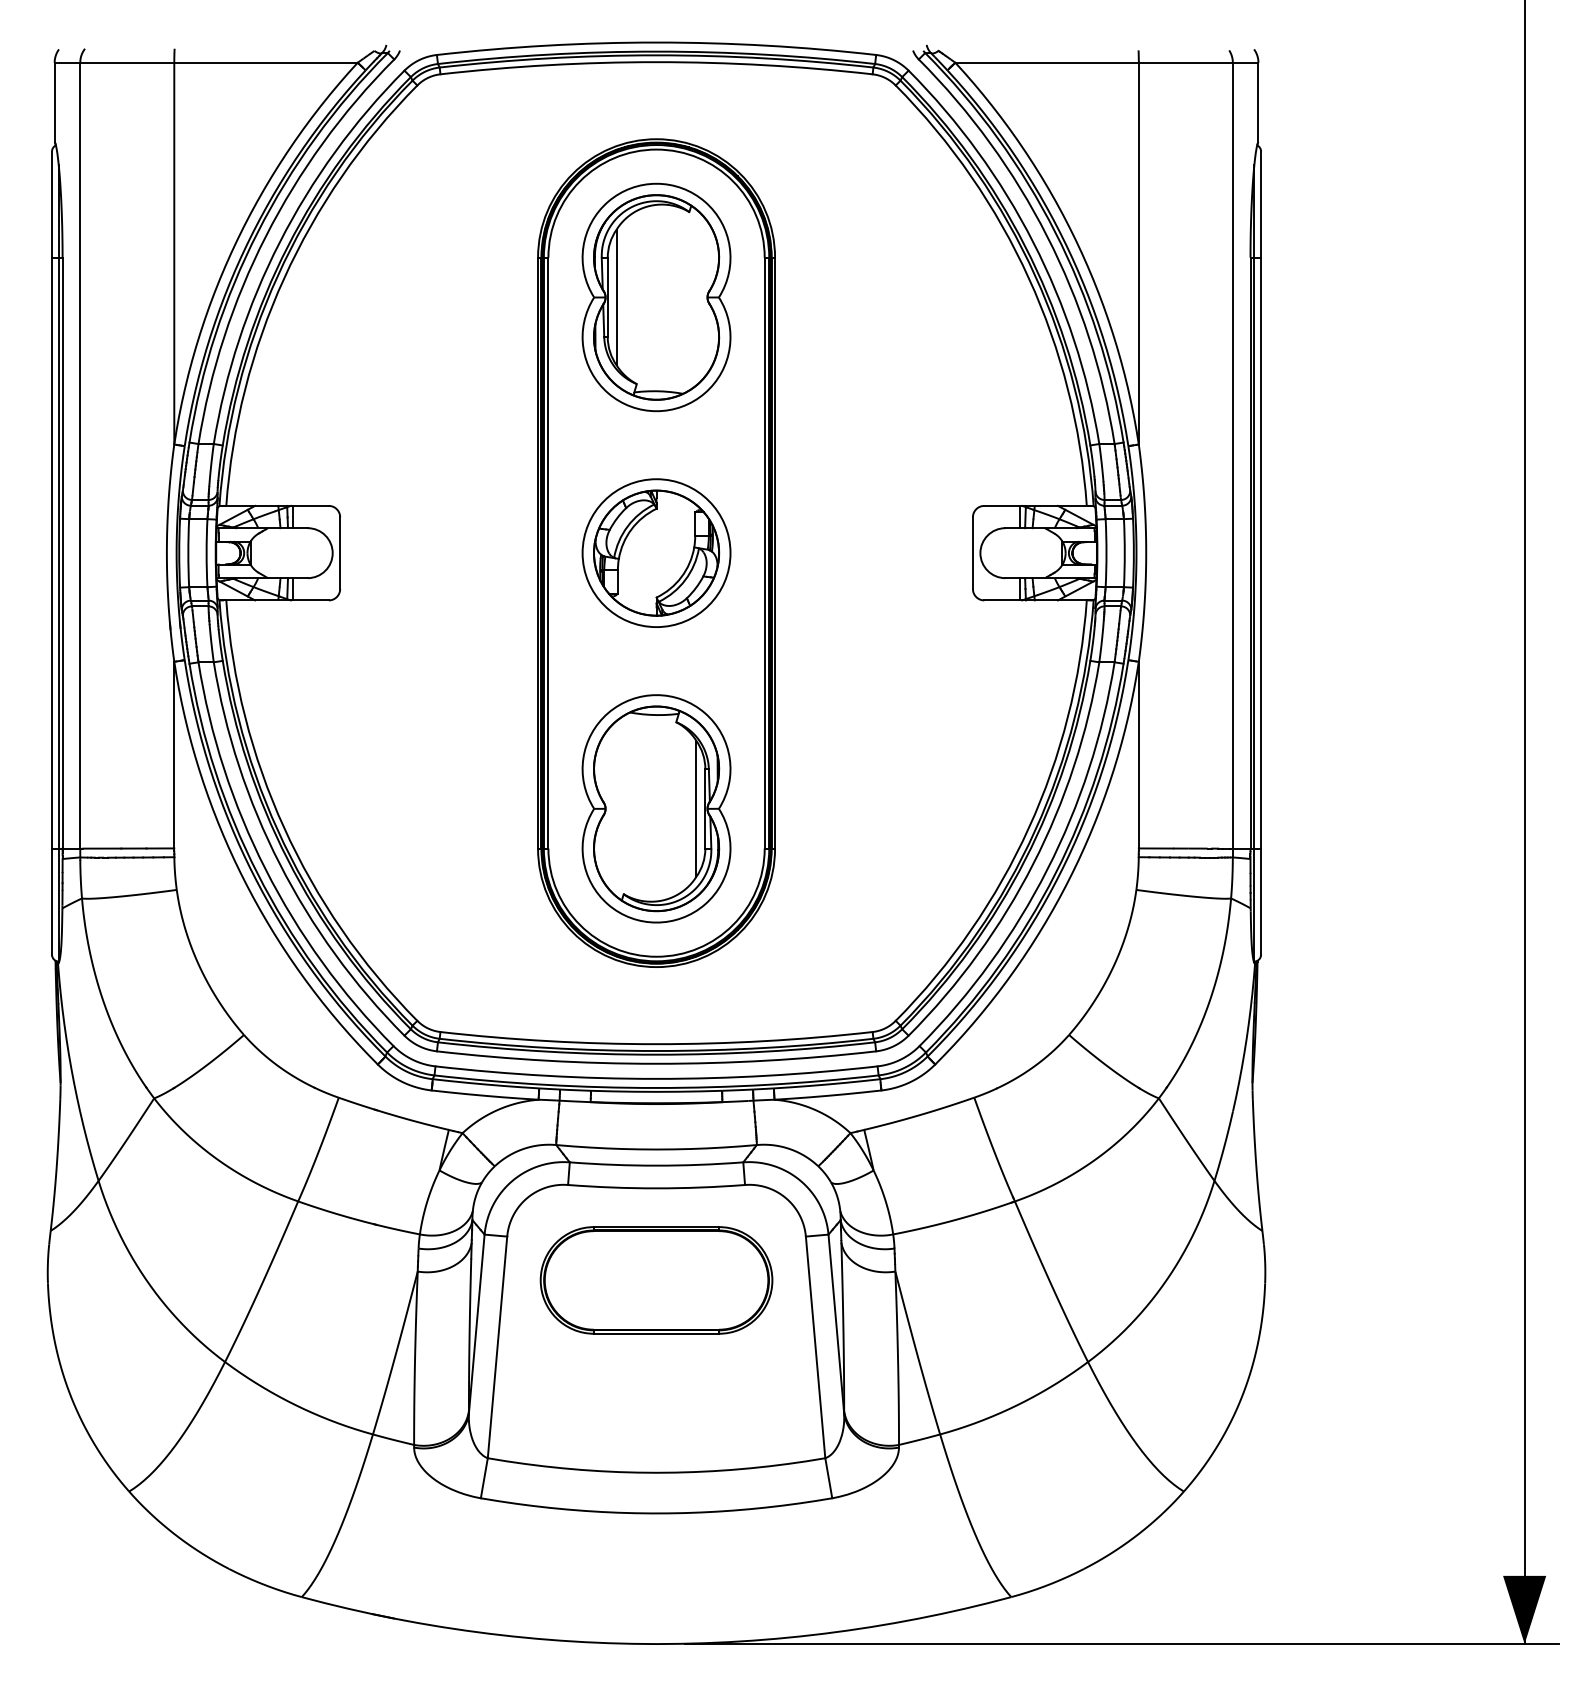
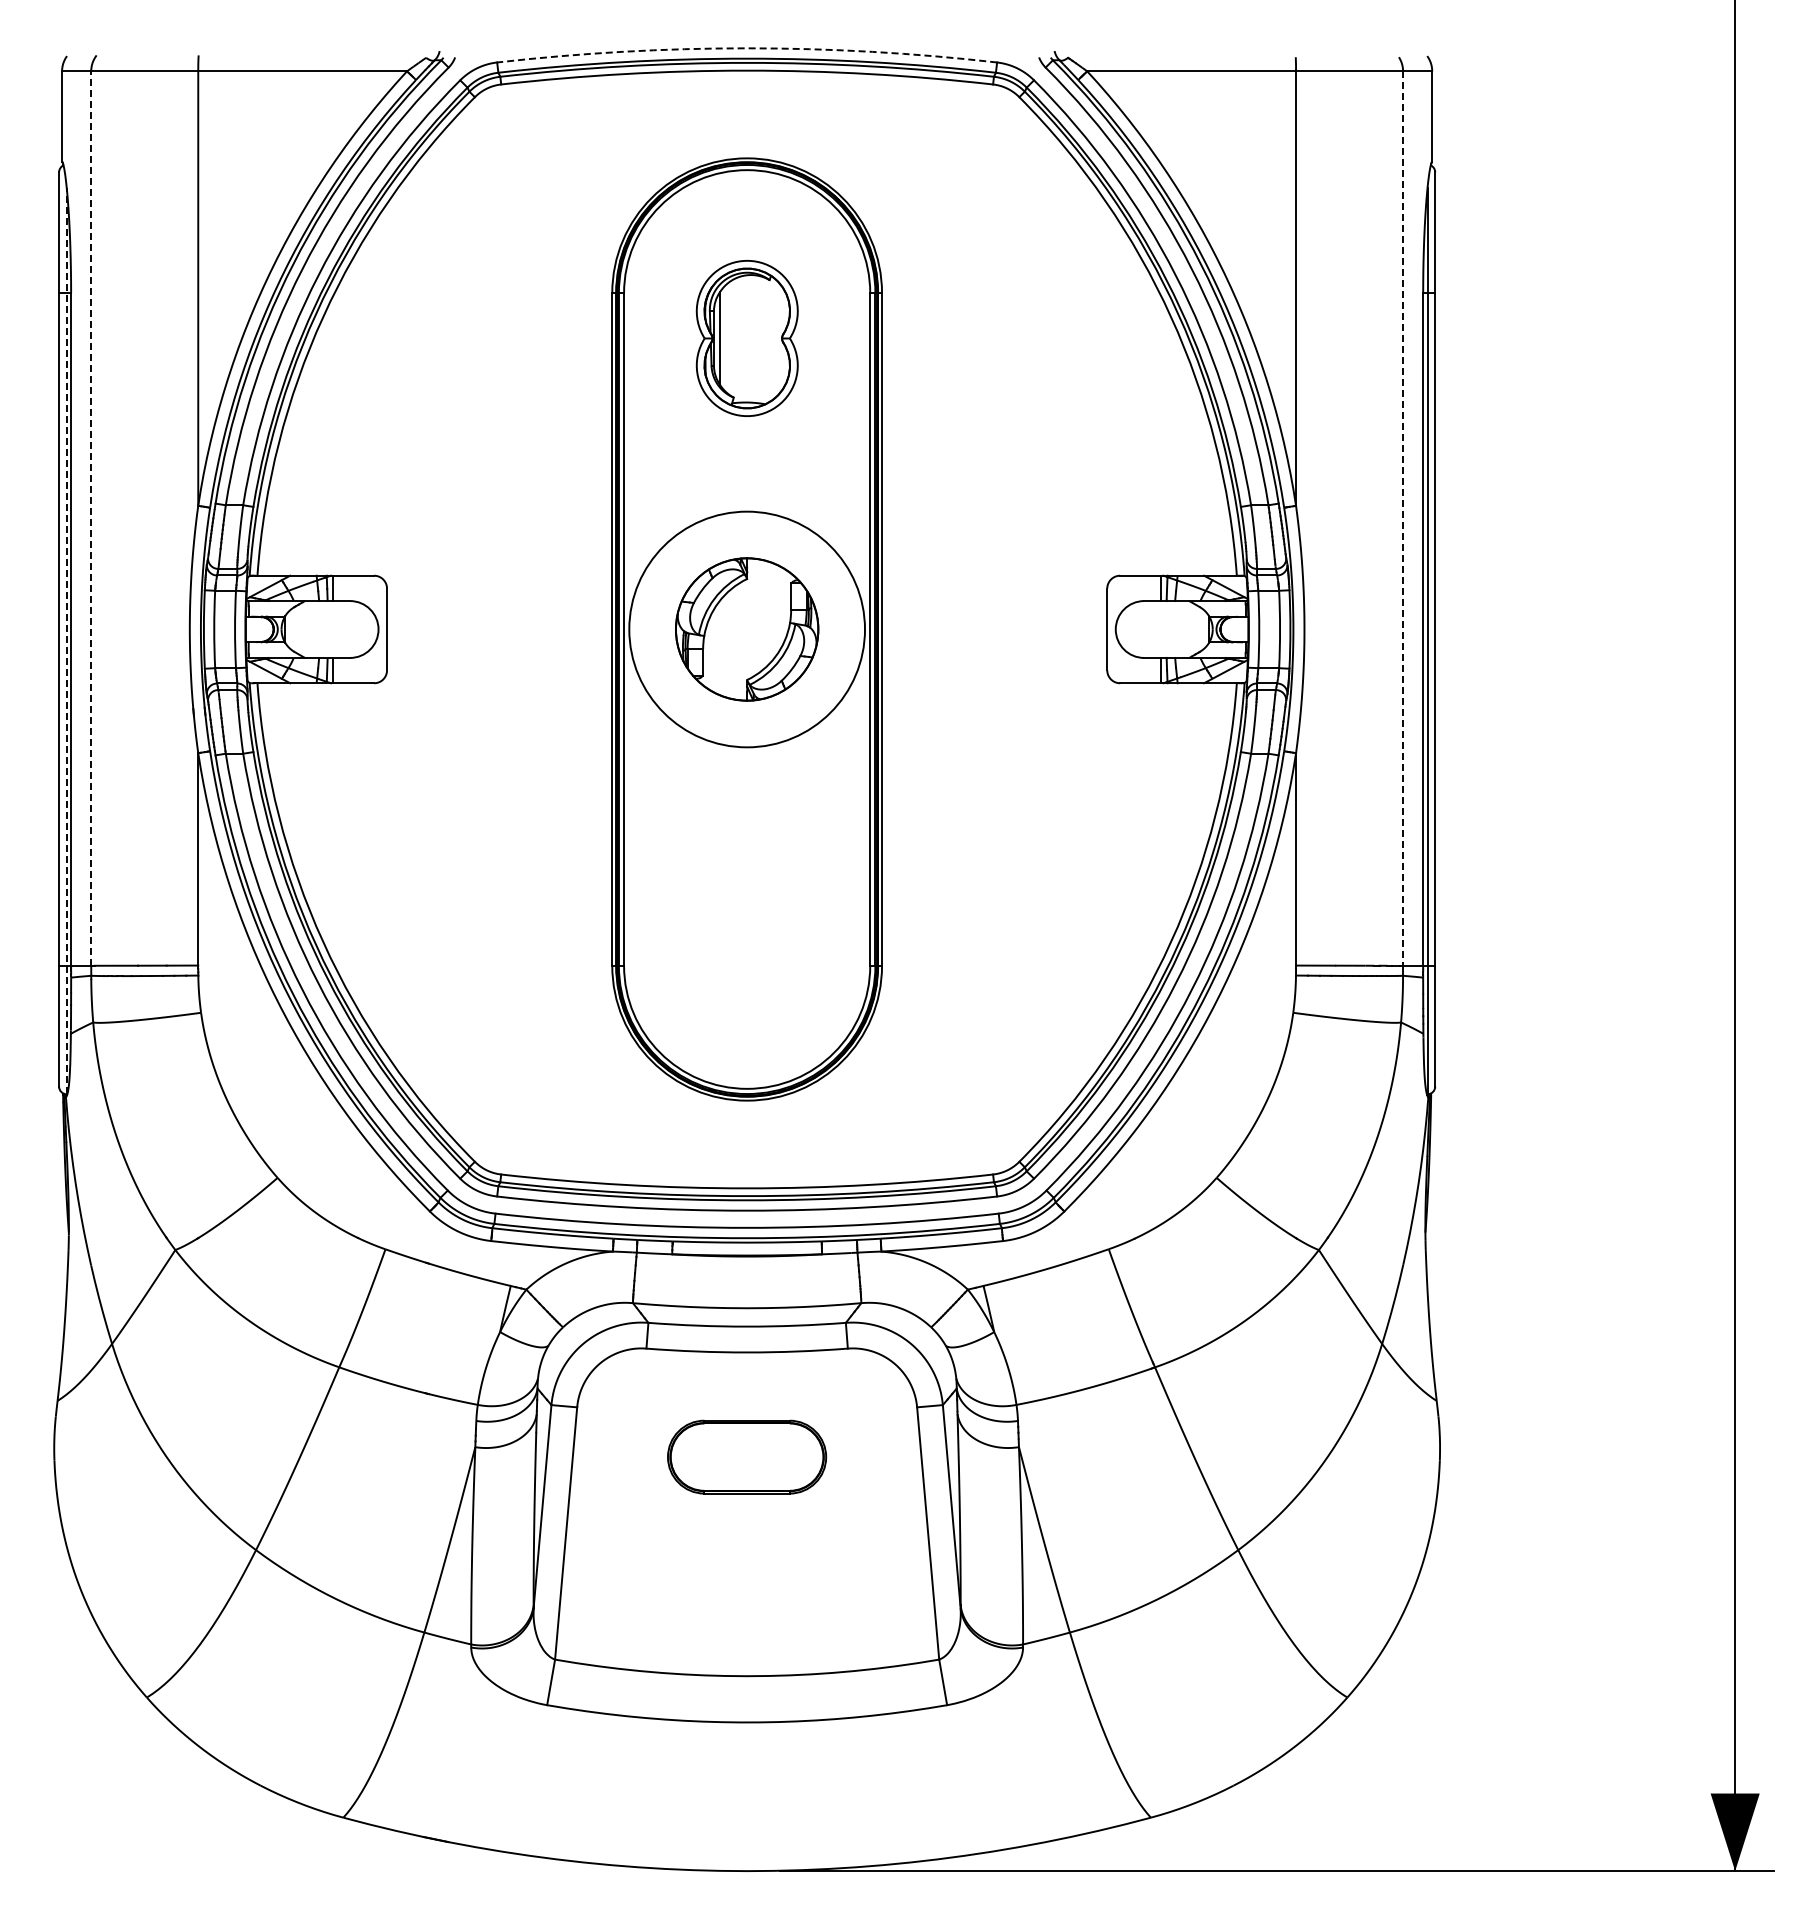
arc: (656, 42) -> (747, 48), solid -> dashed
part: (656, 297) -> (747, 338), size x0.6
line: (80, 455) -> (91, 518), solid -> dashed
line: (1233, 456) -> (1403, 519), solid -> dashed
circle: (655, 553) -> (746, 629), size x1.4
line: (58, 562) -> (66, 640), solid -> dashed
part: (656, 808) -> (747, 920), removed
part: (655, 1279) -> (746, 1456), size x0.6

